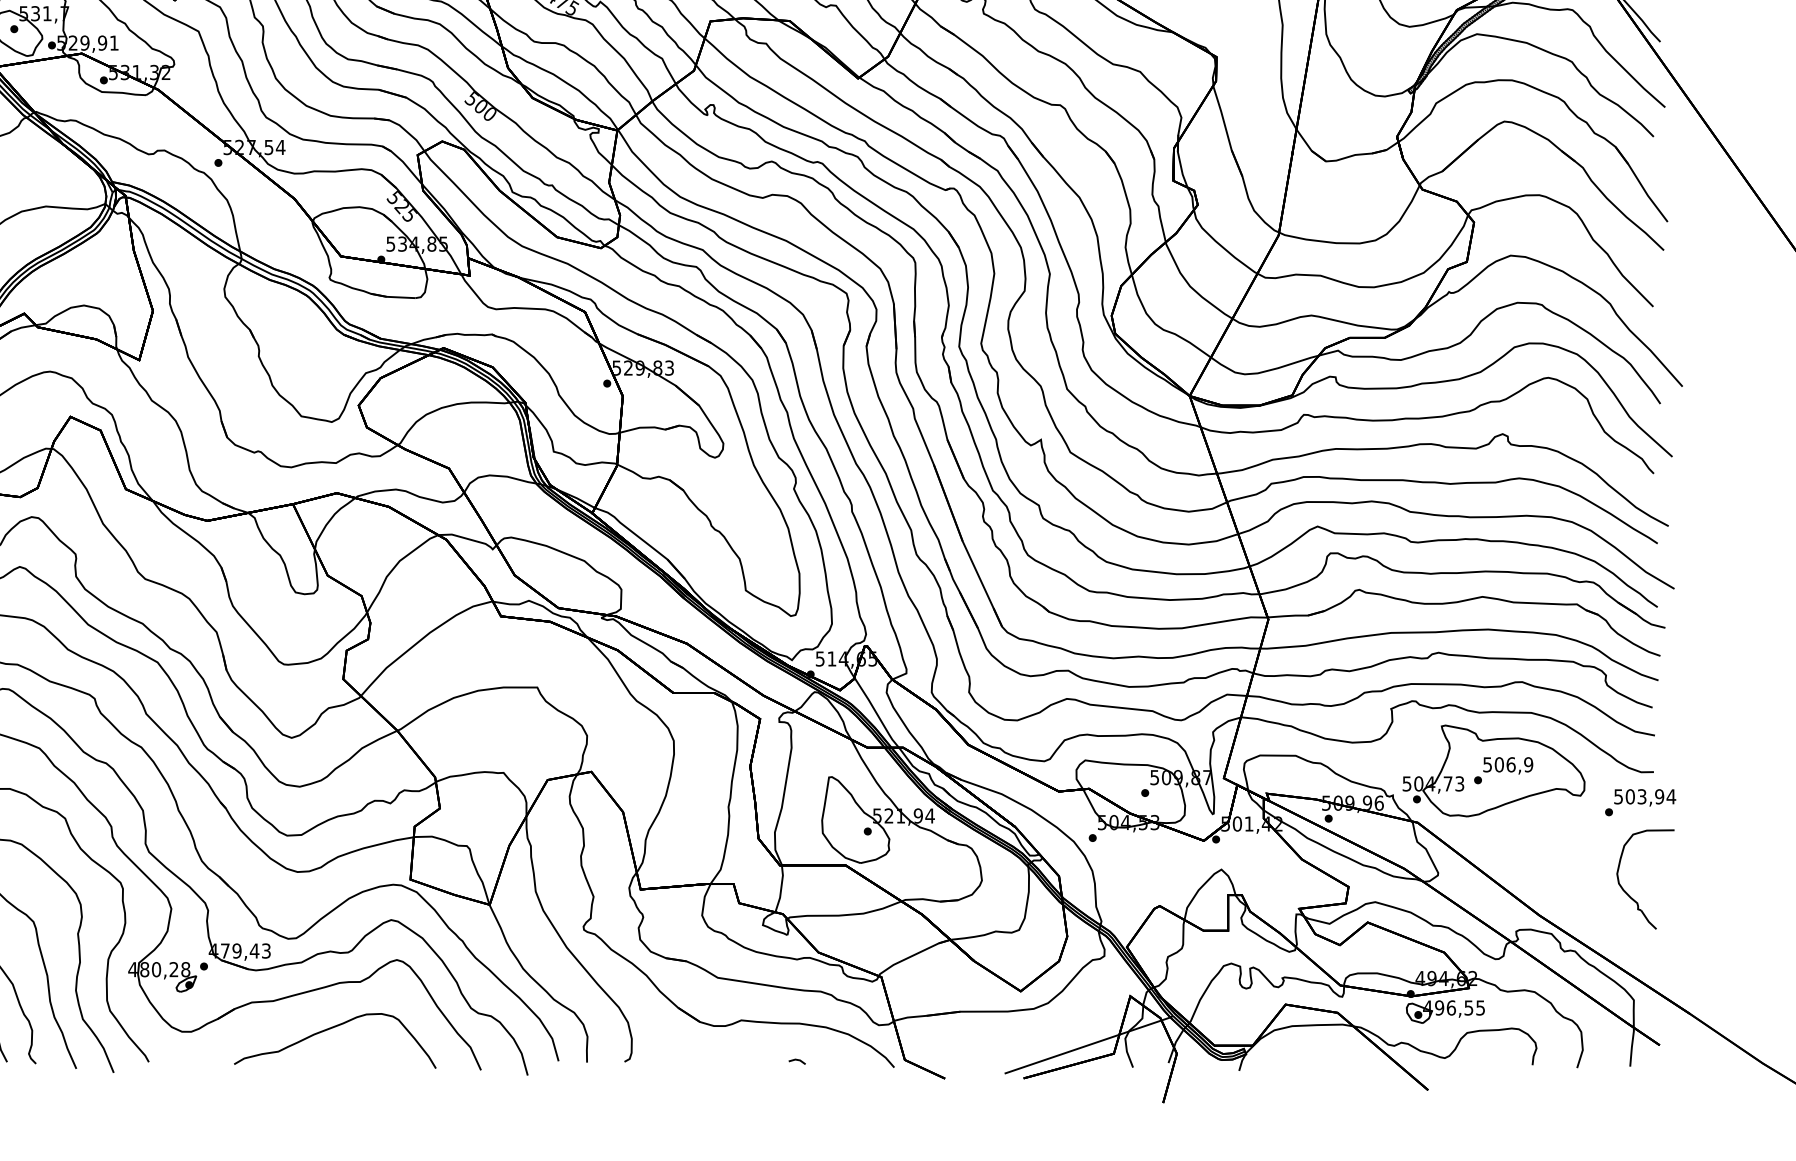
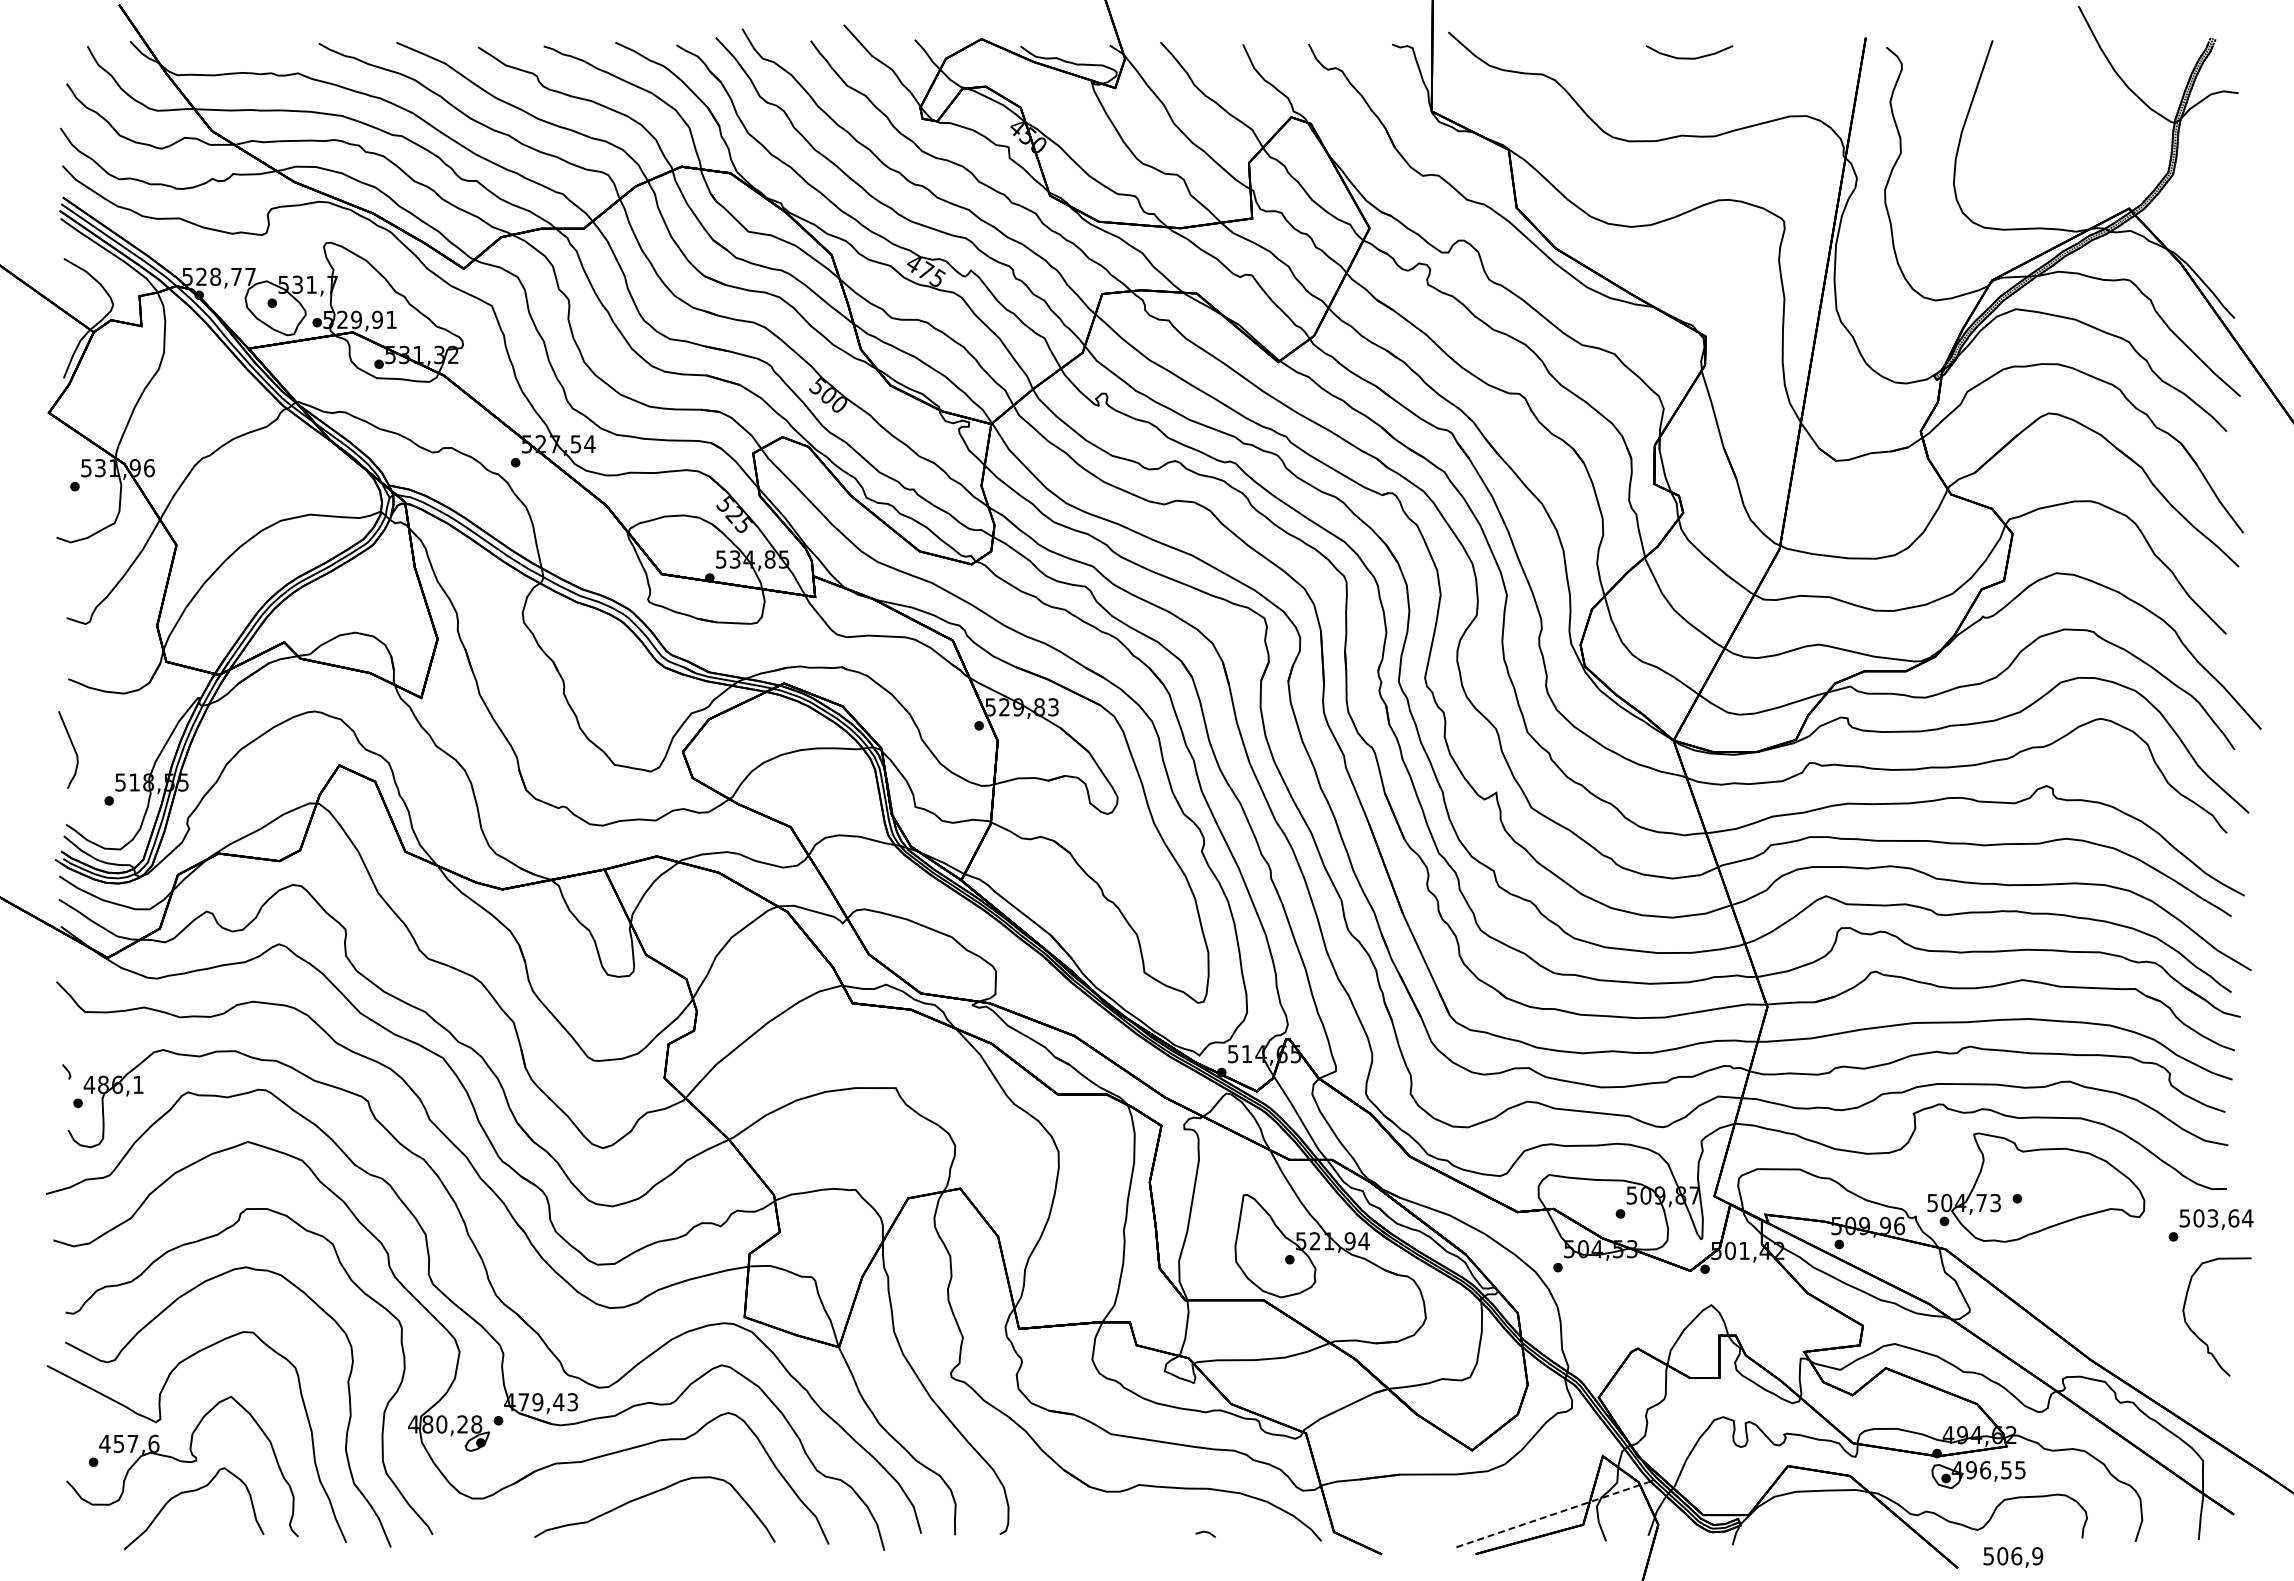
text: (1508, 765) -> (2013, 1557), moved
text: (1659, 796) -> (2233, 1218), 503,94 -> 503,64
line: (1087, 1046) -> (1551, 1515), solid -> dashed

